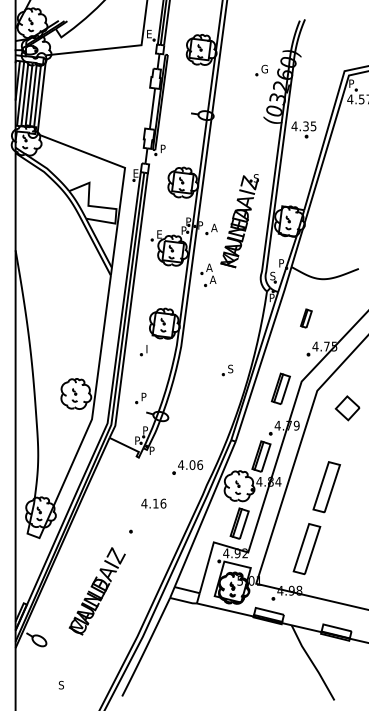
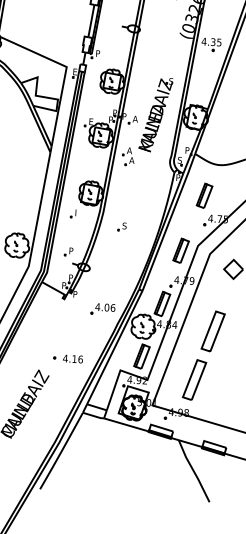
part: (306, 318) -> (204, 195), size x1.67
part: (227, 370) -> (122, 227), moved
text: (153, 503) -> (72, 358), moved

